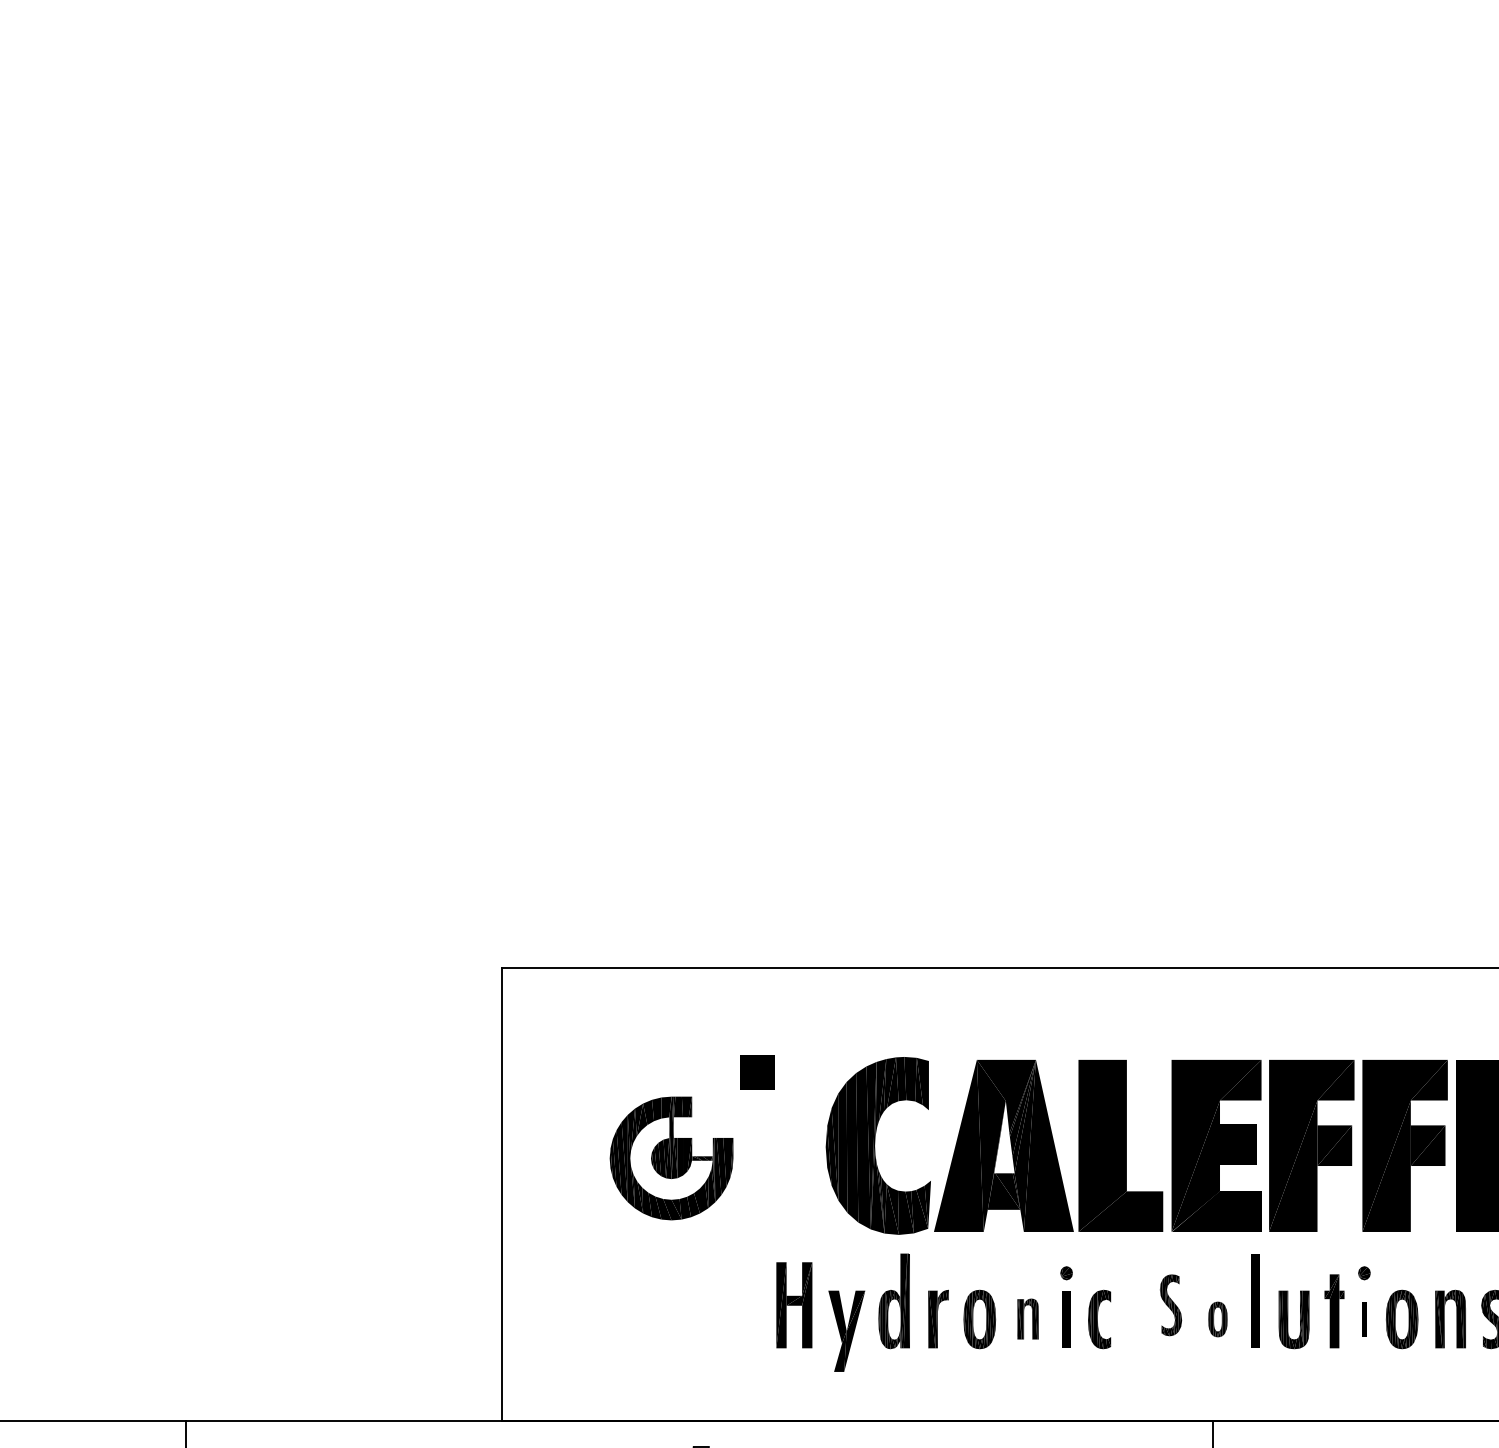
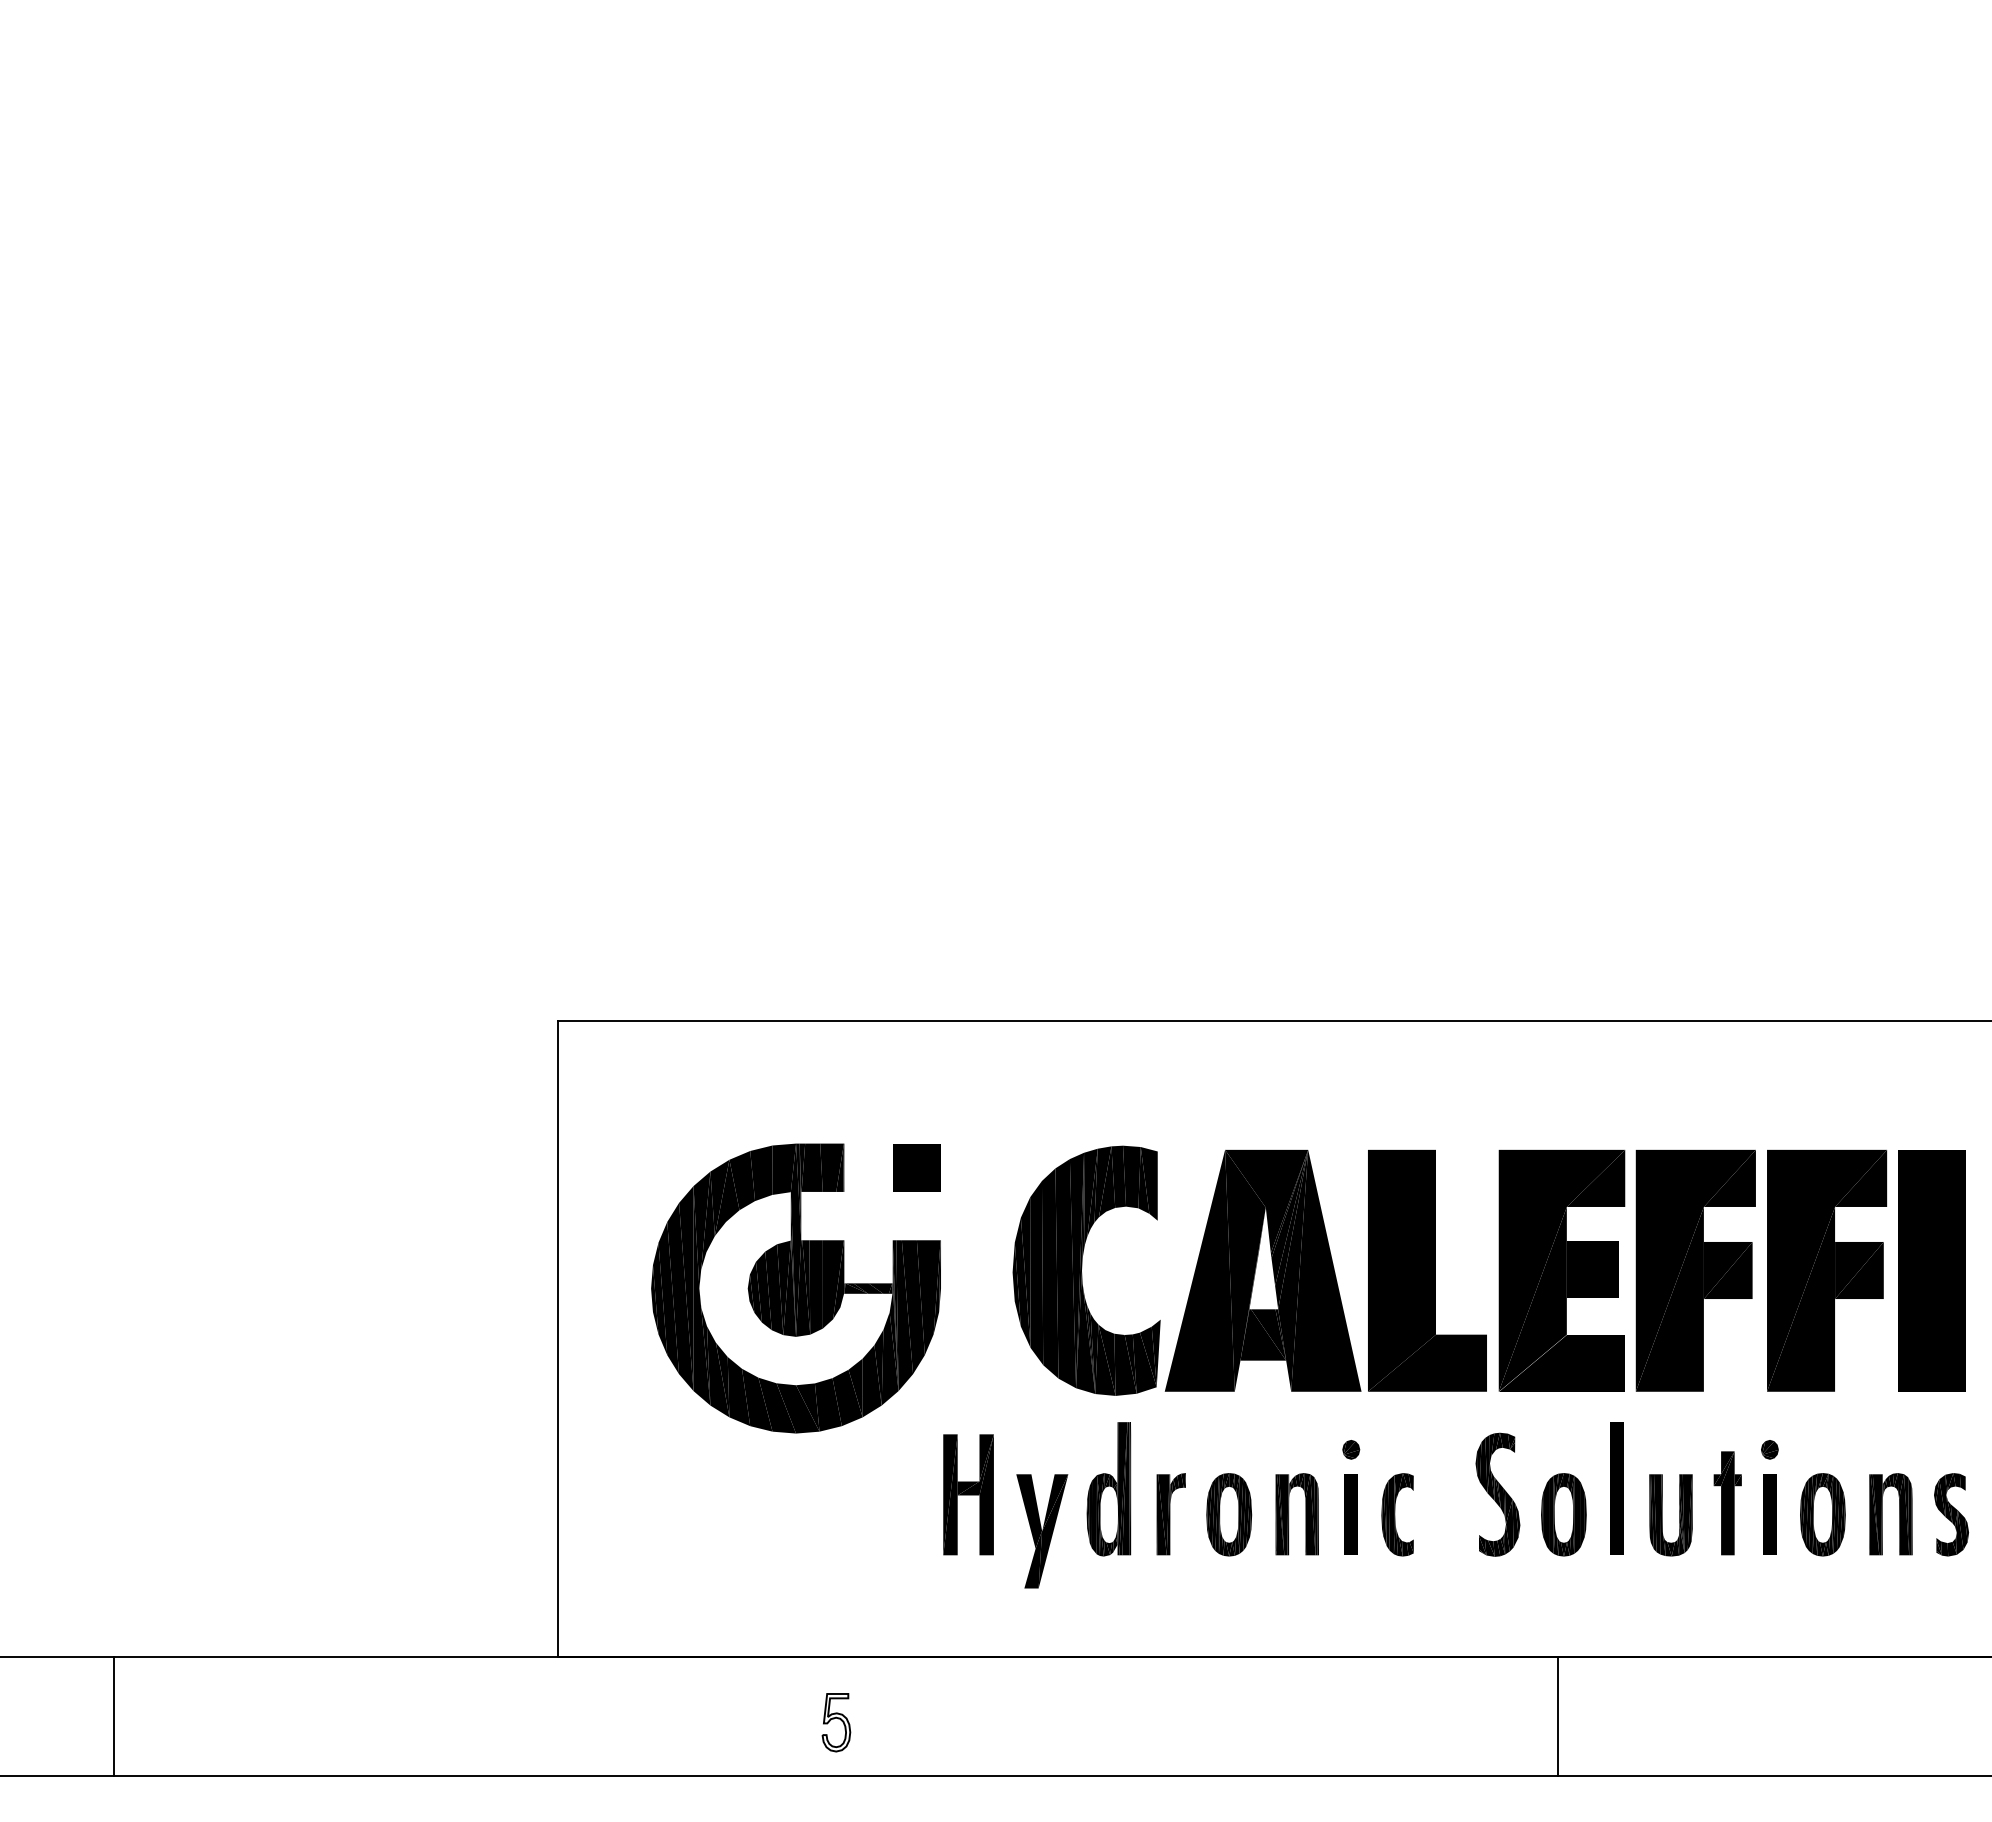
part: (671, 1158) -> (795, 1288), size x1.67
part: (1170, 1305) -> (1497, 1495), size x1.43
part: (1027, 1318) -> (1296, 1513), size x1.43
part: (1217, 1319) -> (1563, 1514), size x1.67
part: (1364, 1319) -> (1769, 1514), size x1.67

